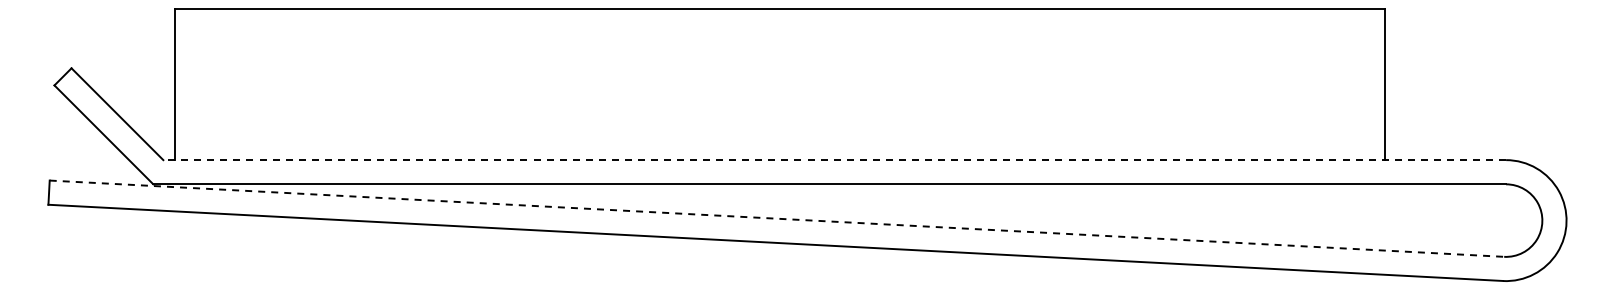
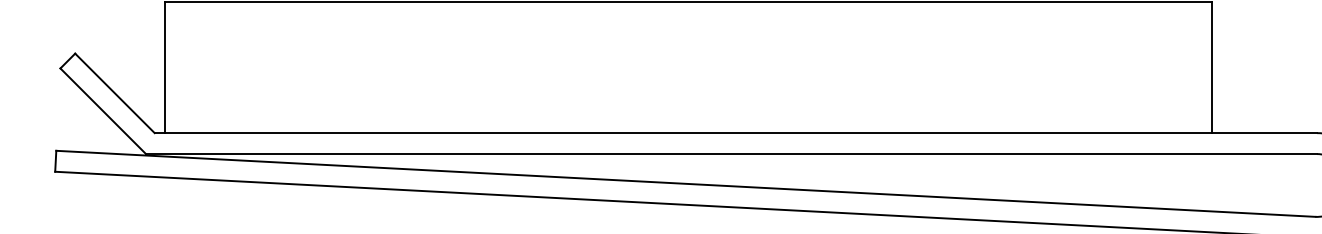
line: (834, 160) -> (735, 133), dashed -> solid
line: (777, 218) -> (686, 183), dashed -> solid

